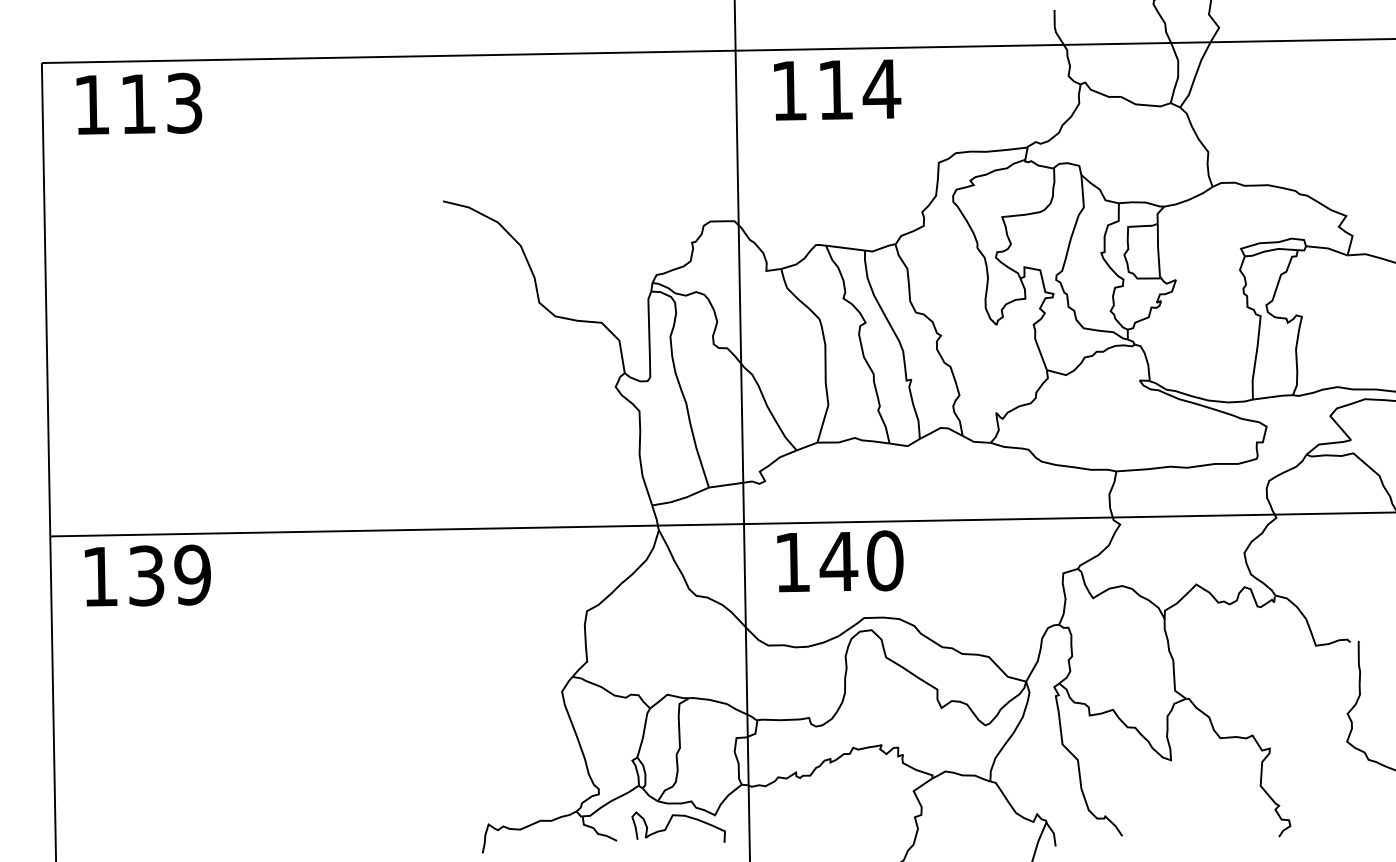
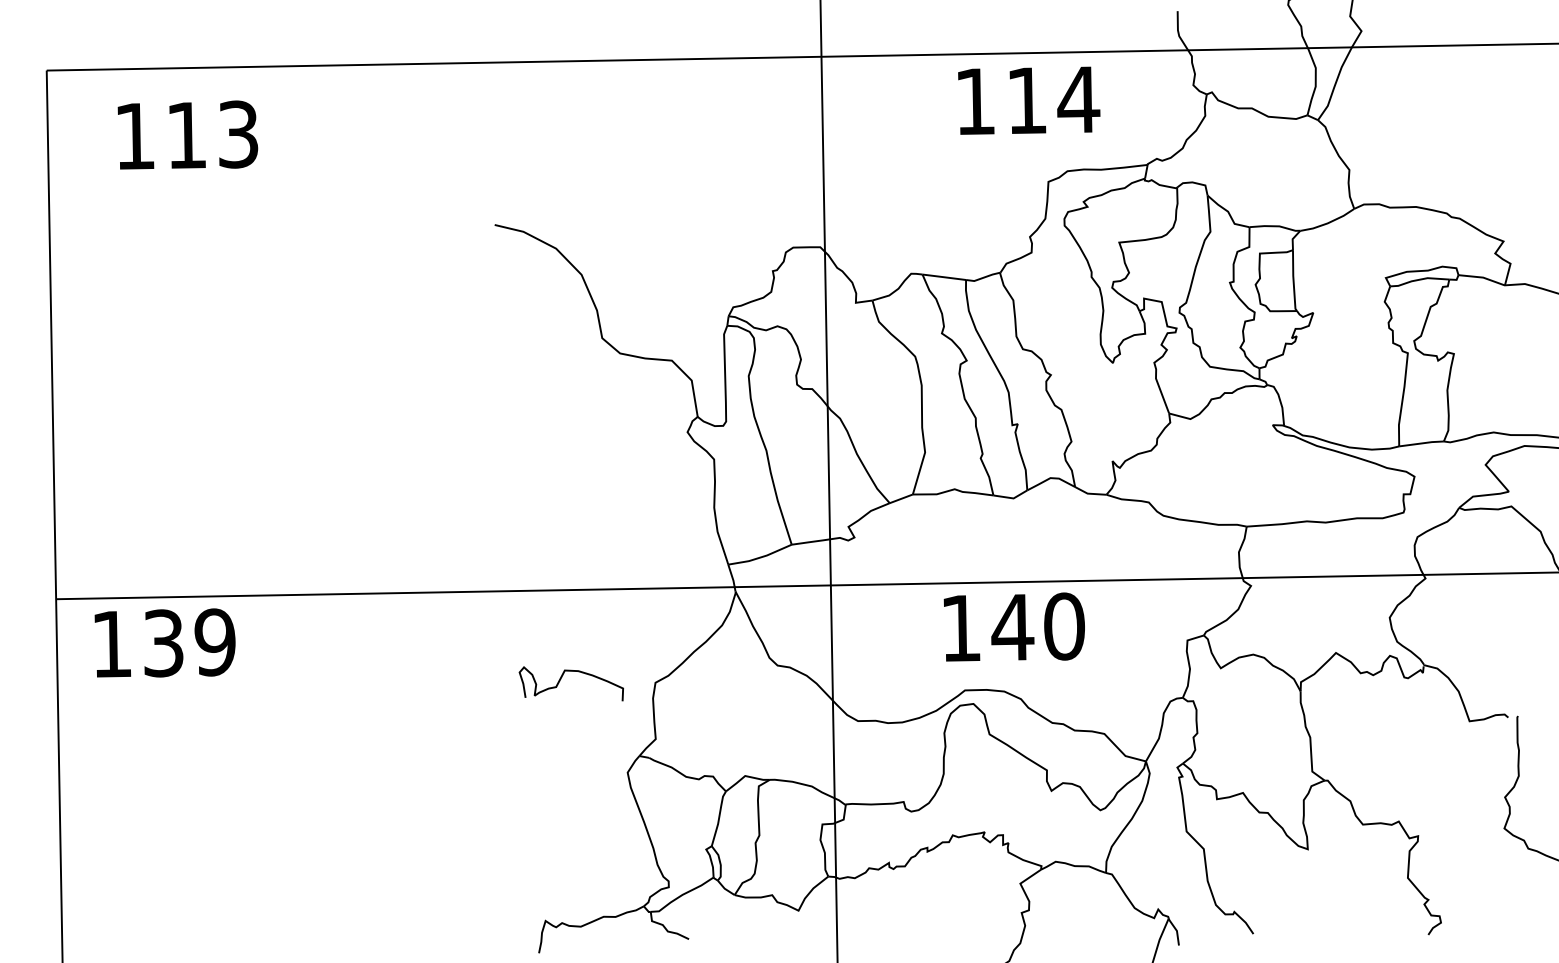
text: (837, 89) -> (1029, 100), moved
text: (139, 103) -> (188, 134), moved
text: (840, 561) -> (1014, 627), moved
curve: (670, 822) -> (562, 678), moved

